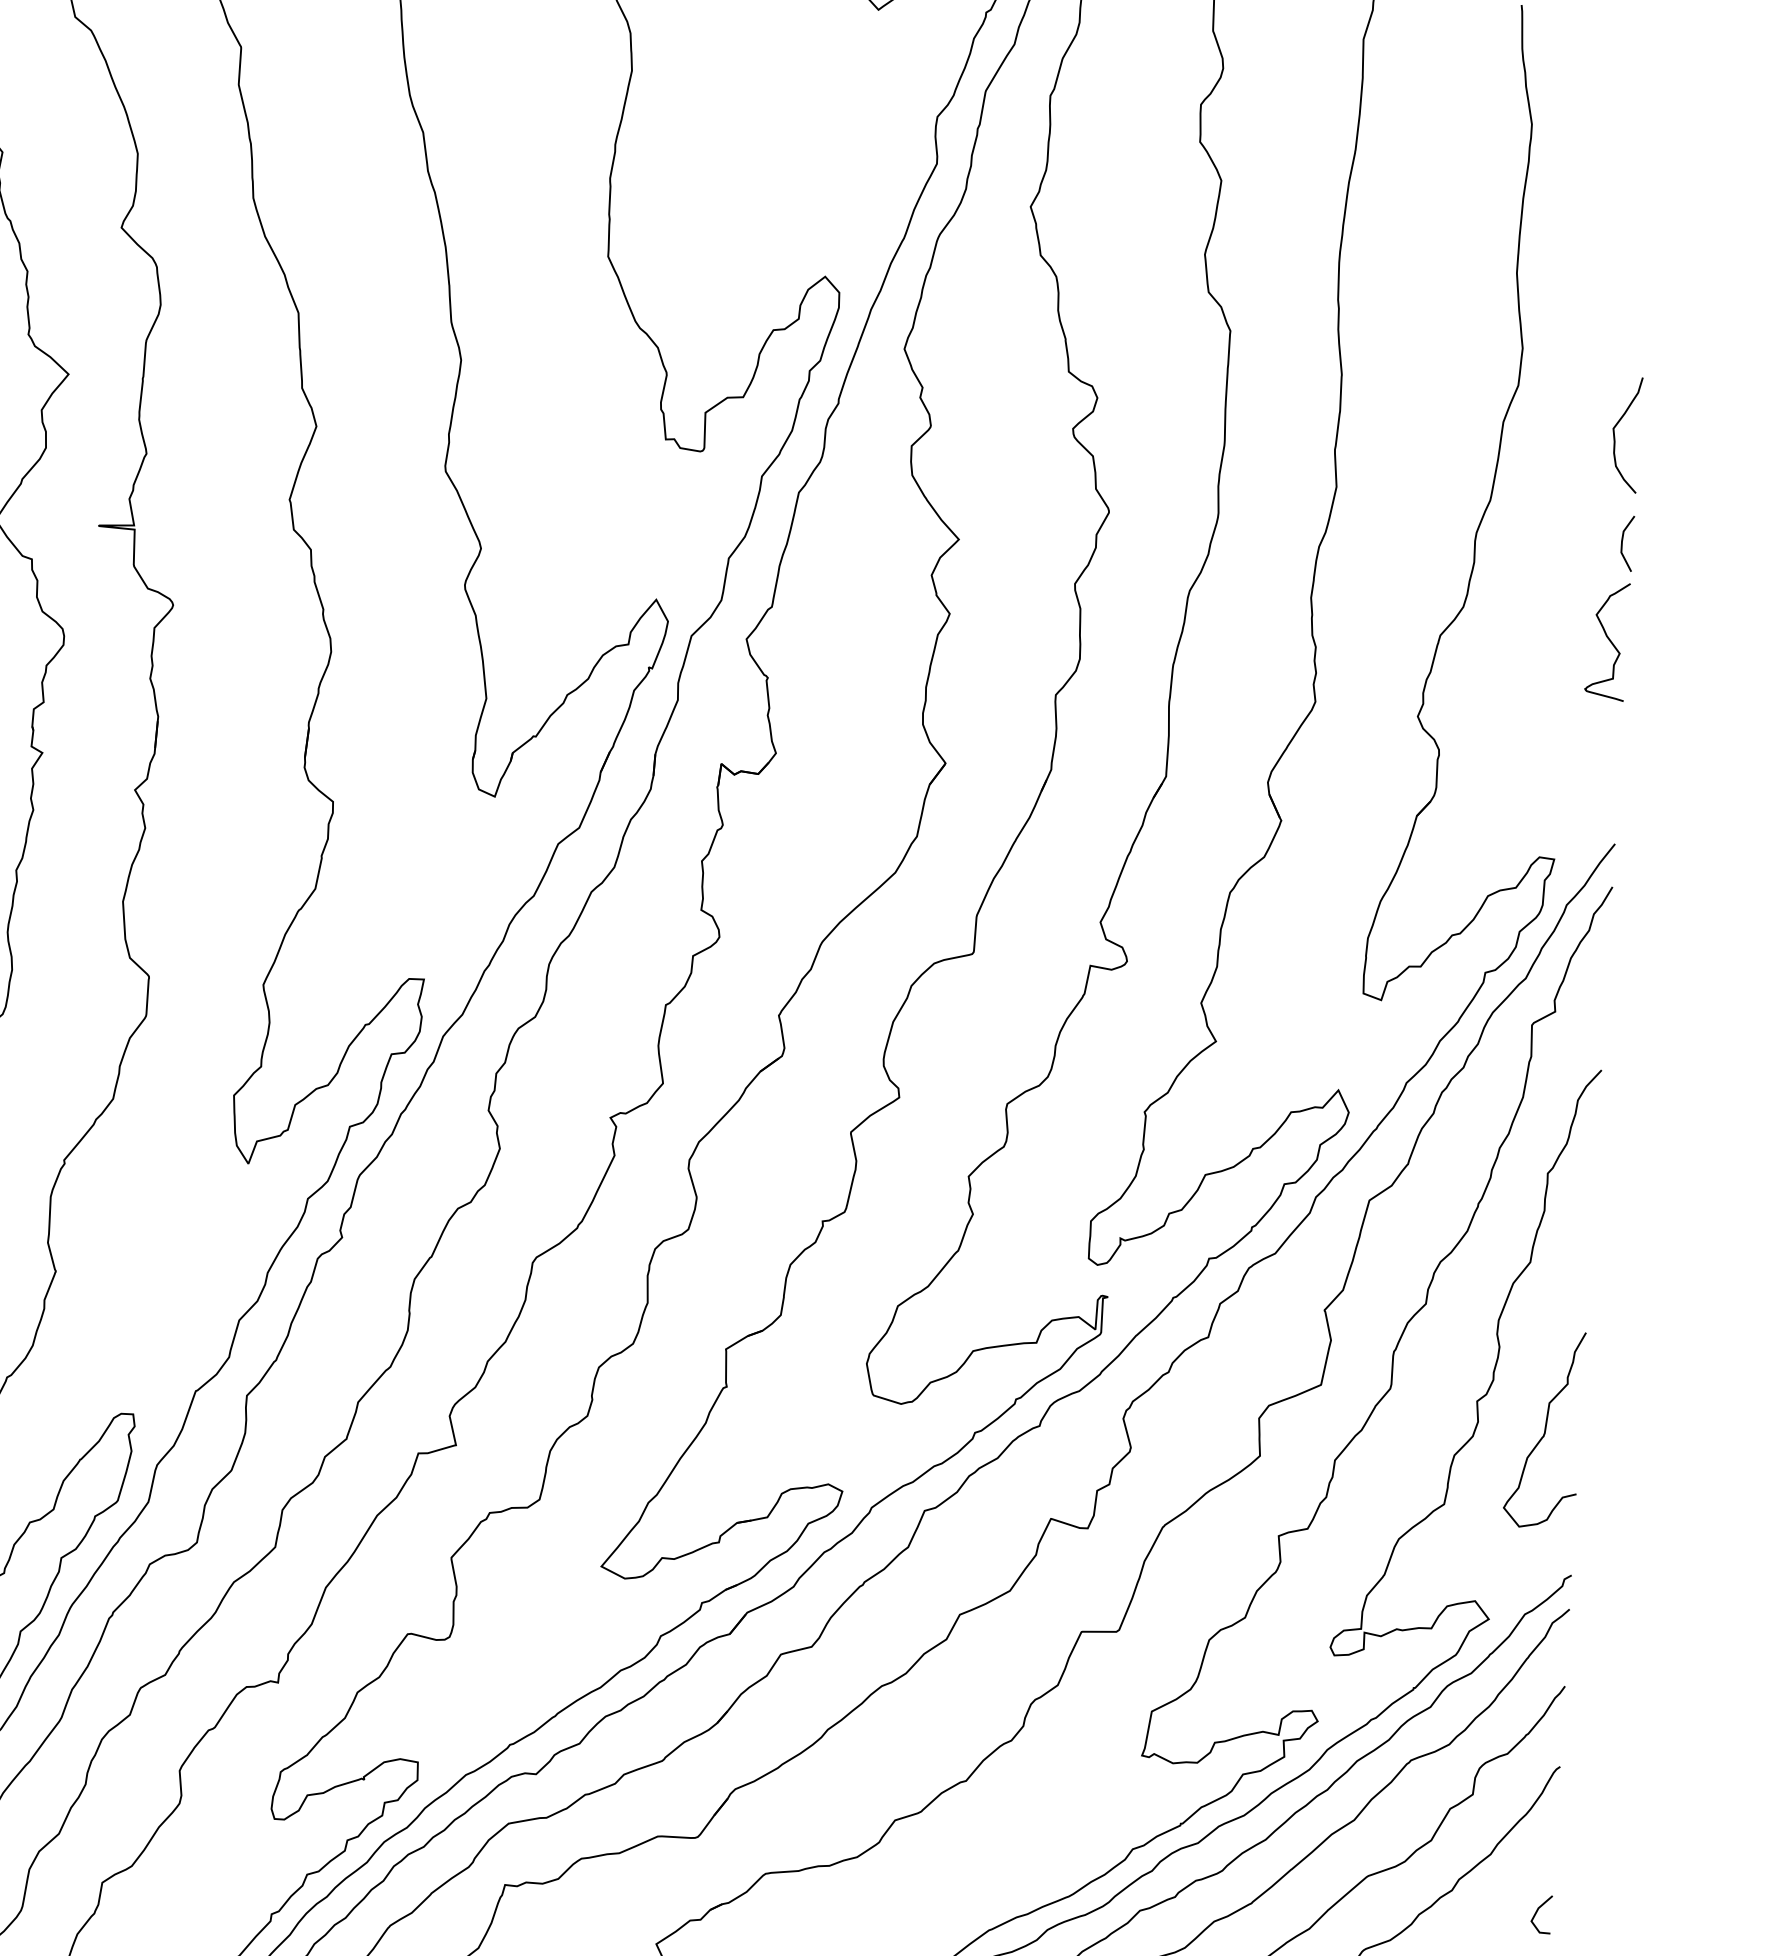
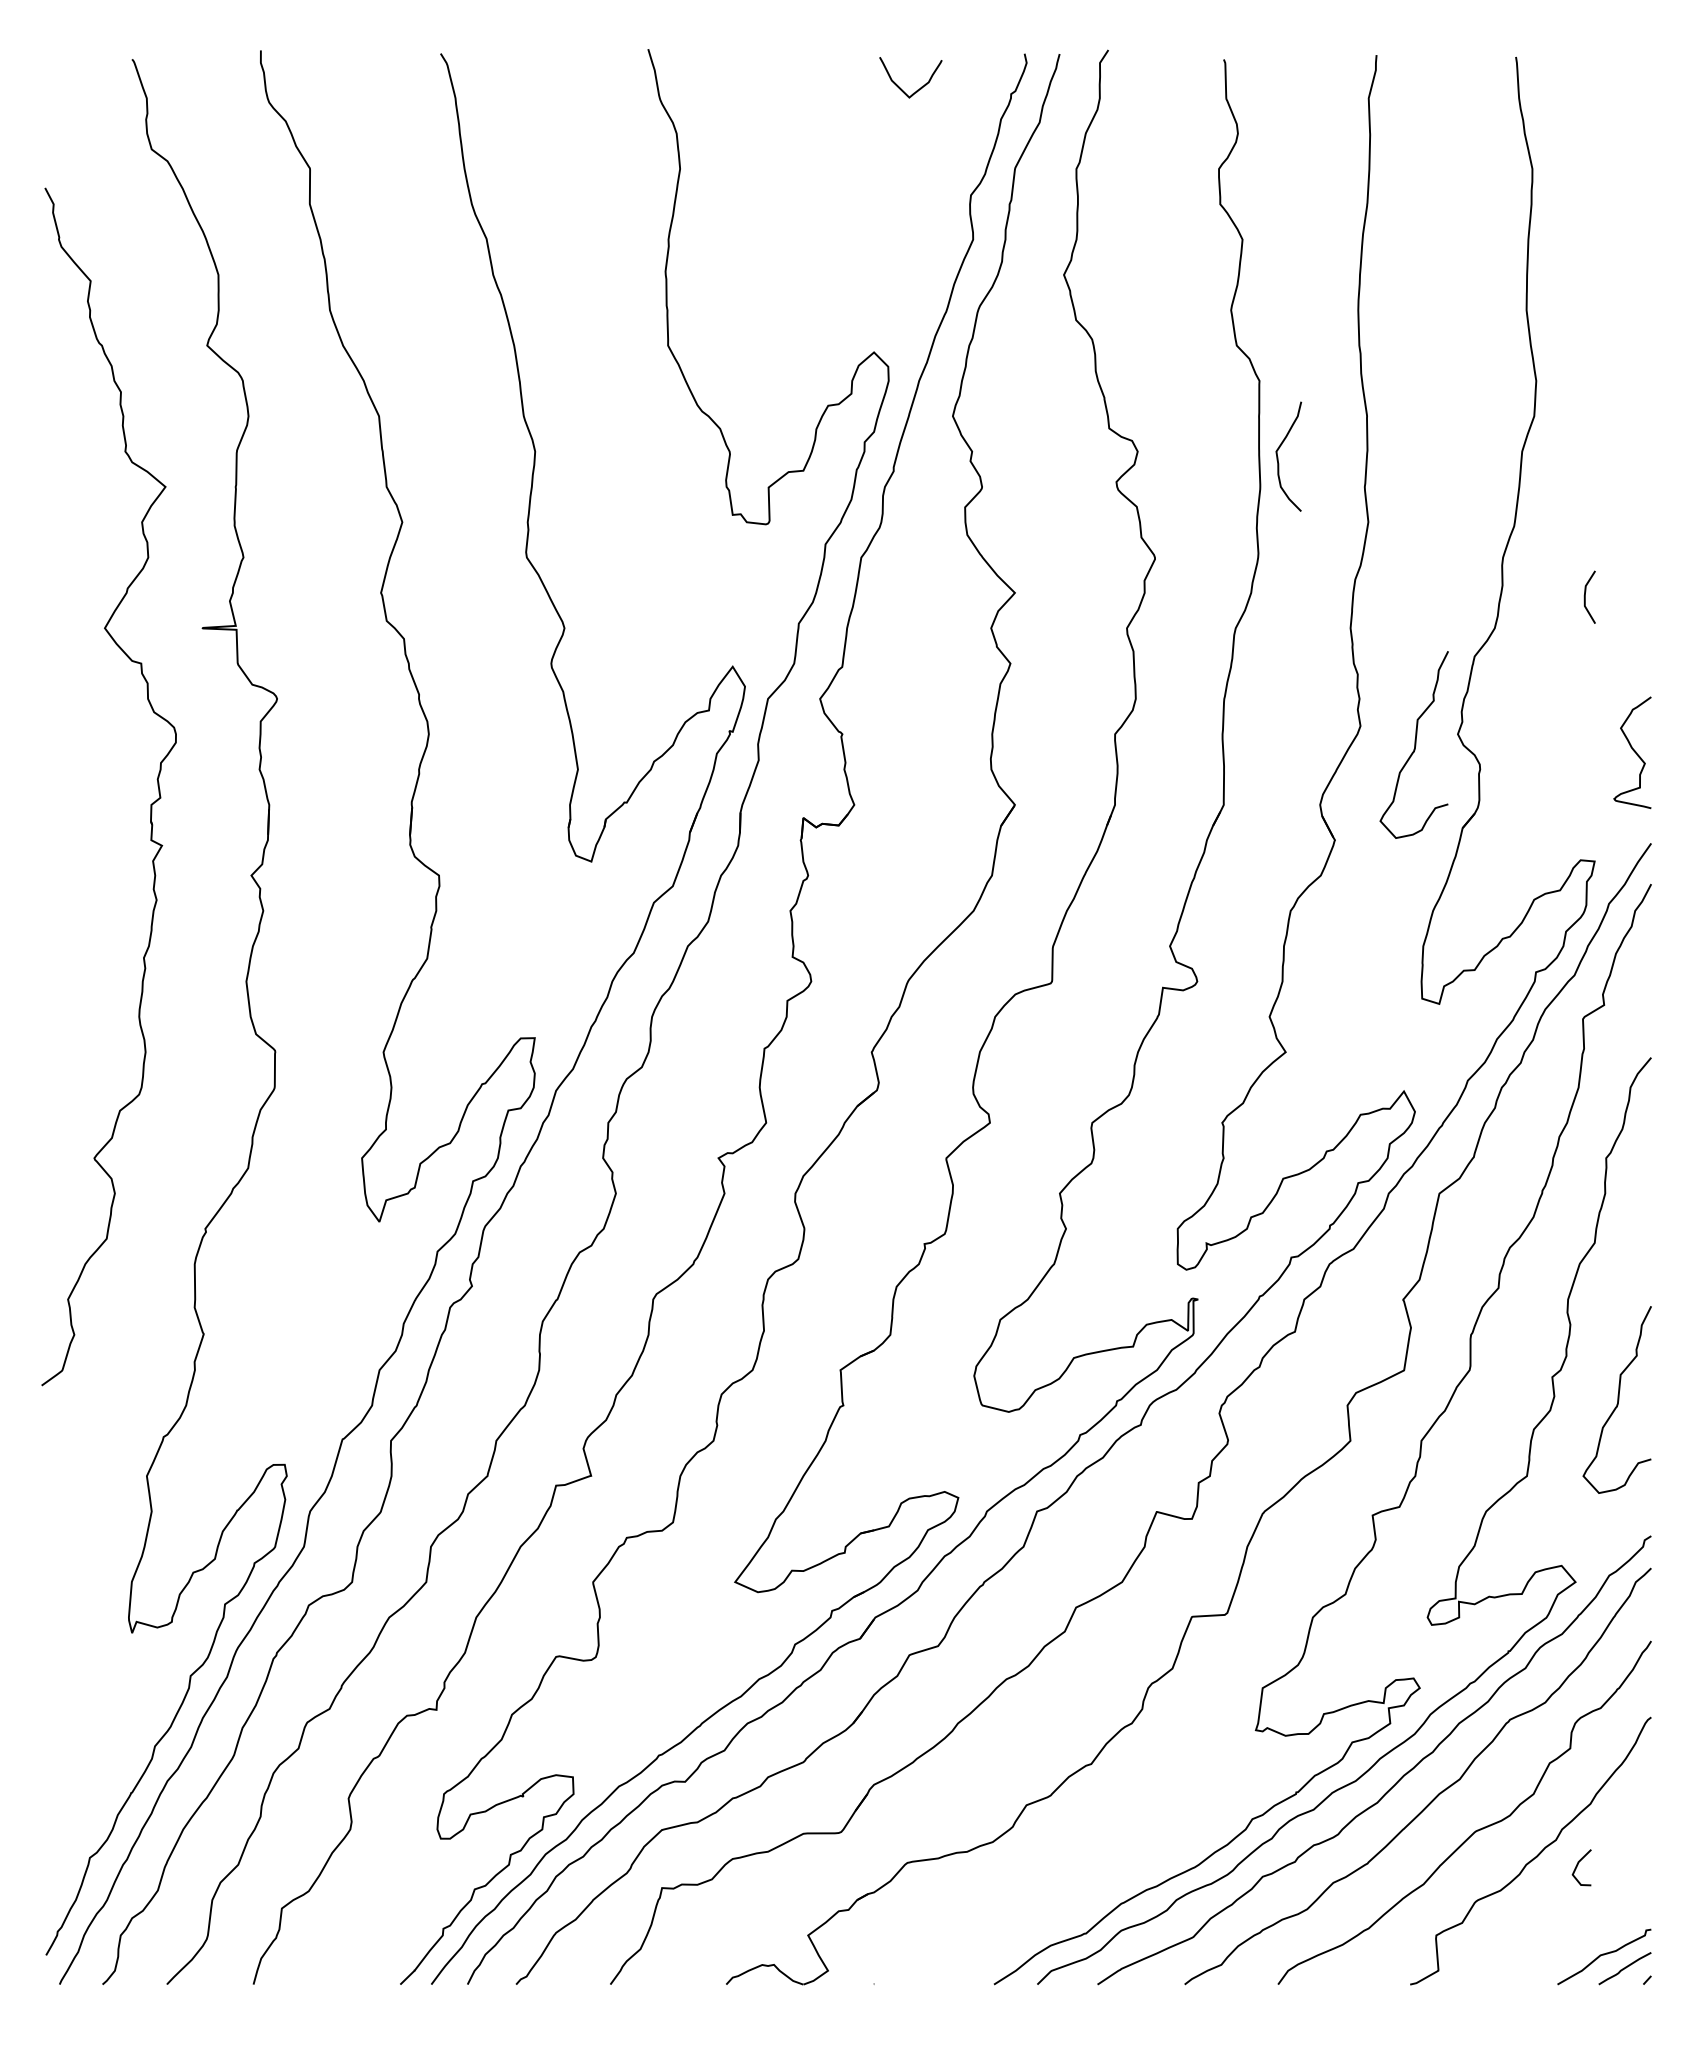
curve: (1615, 433) -> (1278, 456), moved
line: (1622, 542) -> (1585, 596), moved
curve: (1608, 640) -> (1633, 751), moved
curve: (1371, 724) -> (1414, 744), added
line: (1538, 1911) -> (1578, 1865), moved

